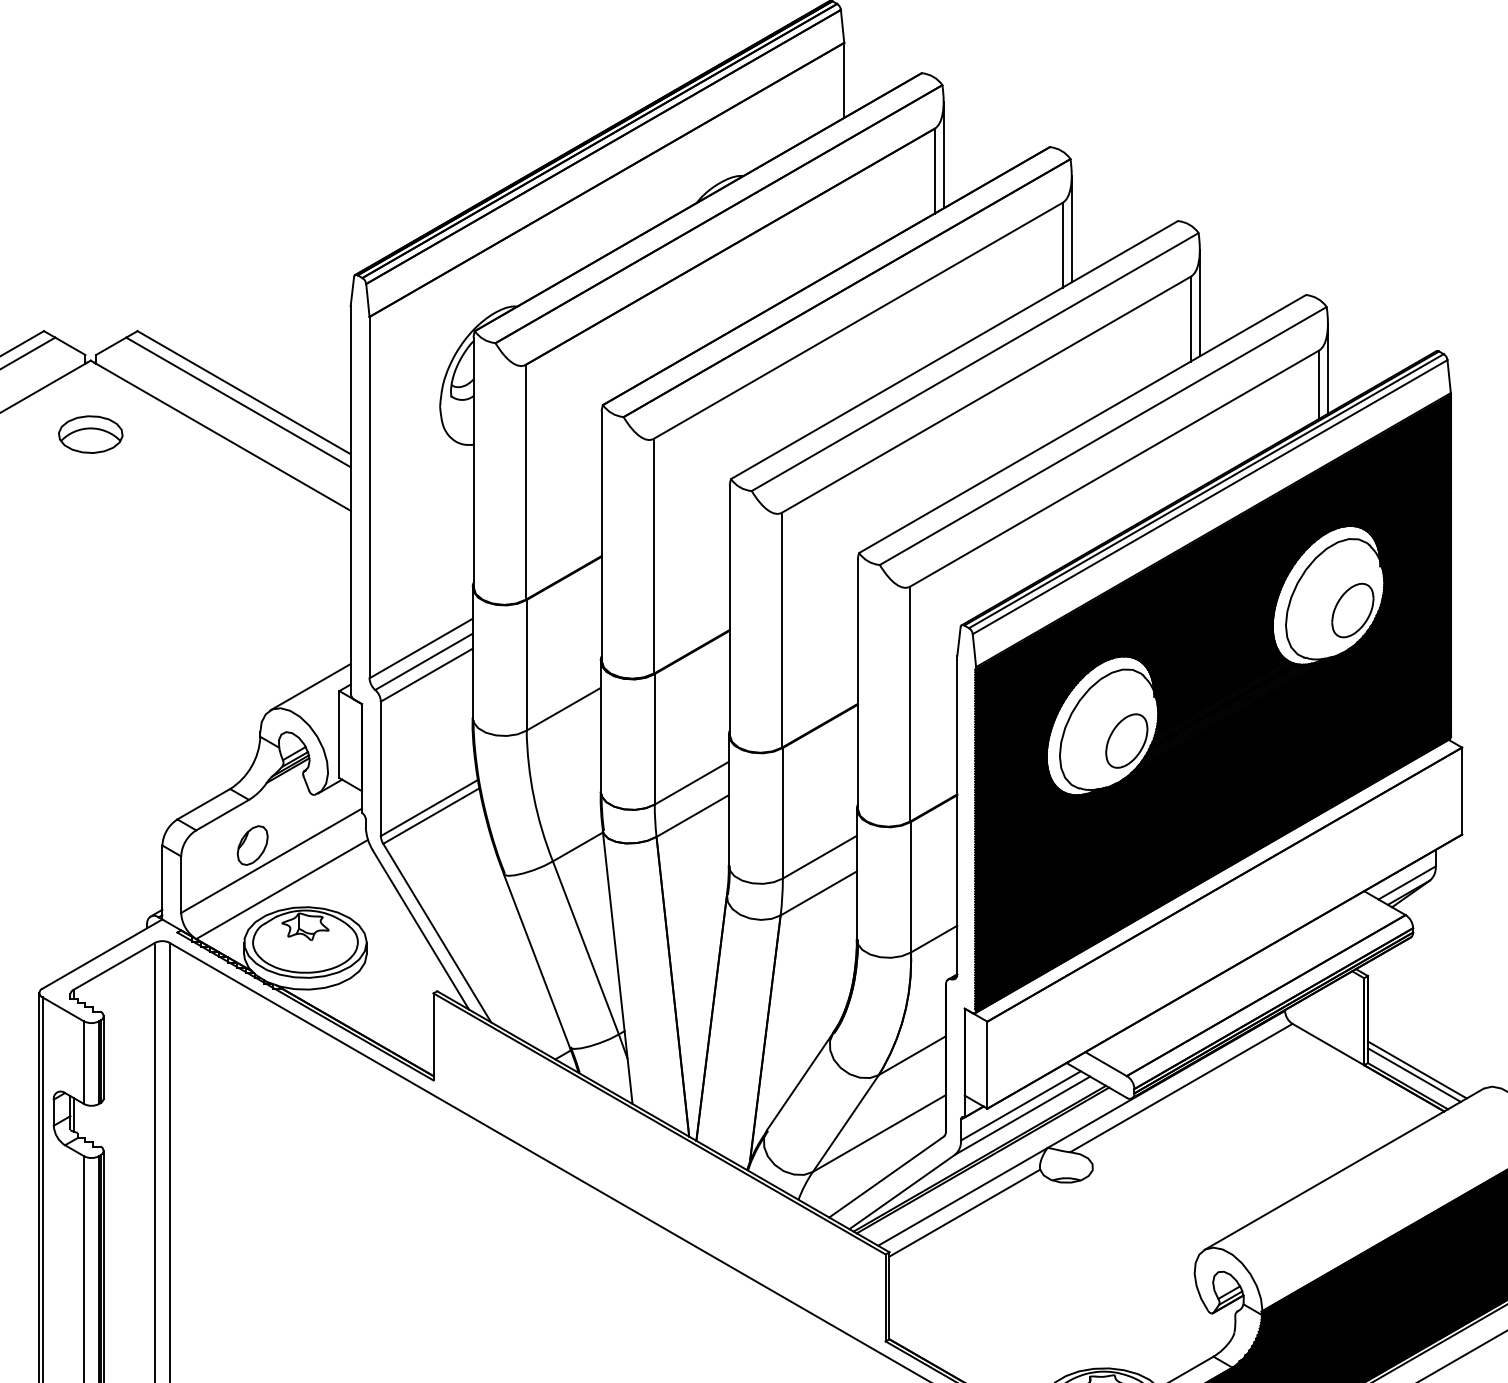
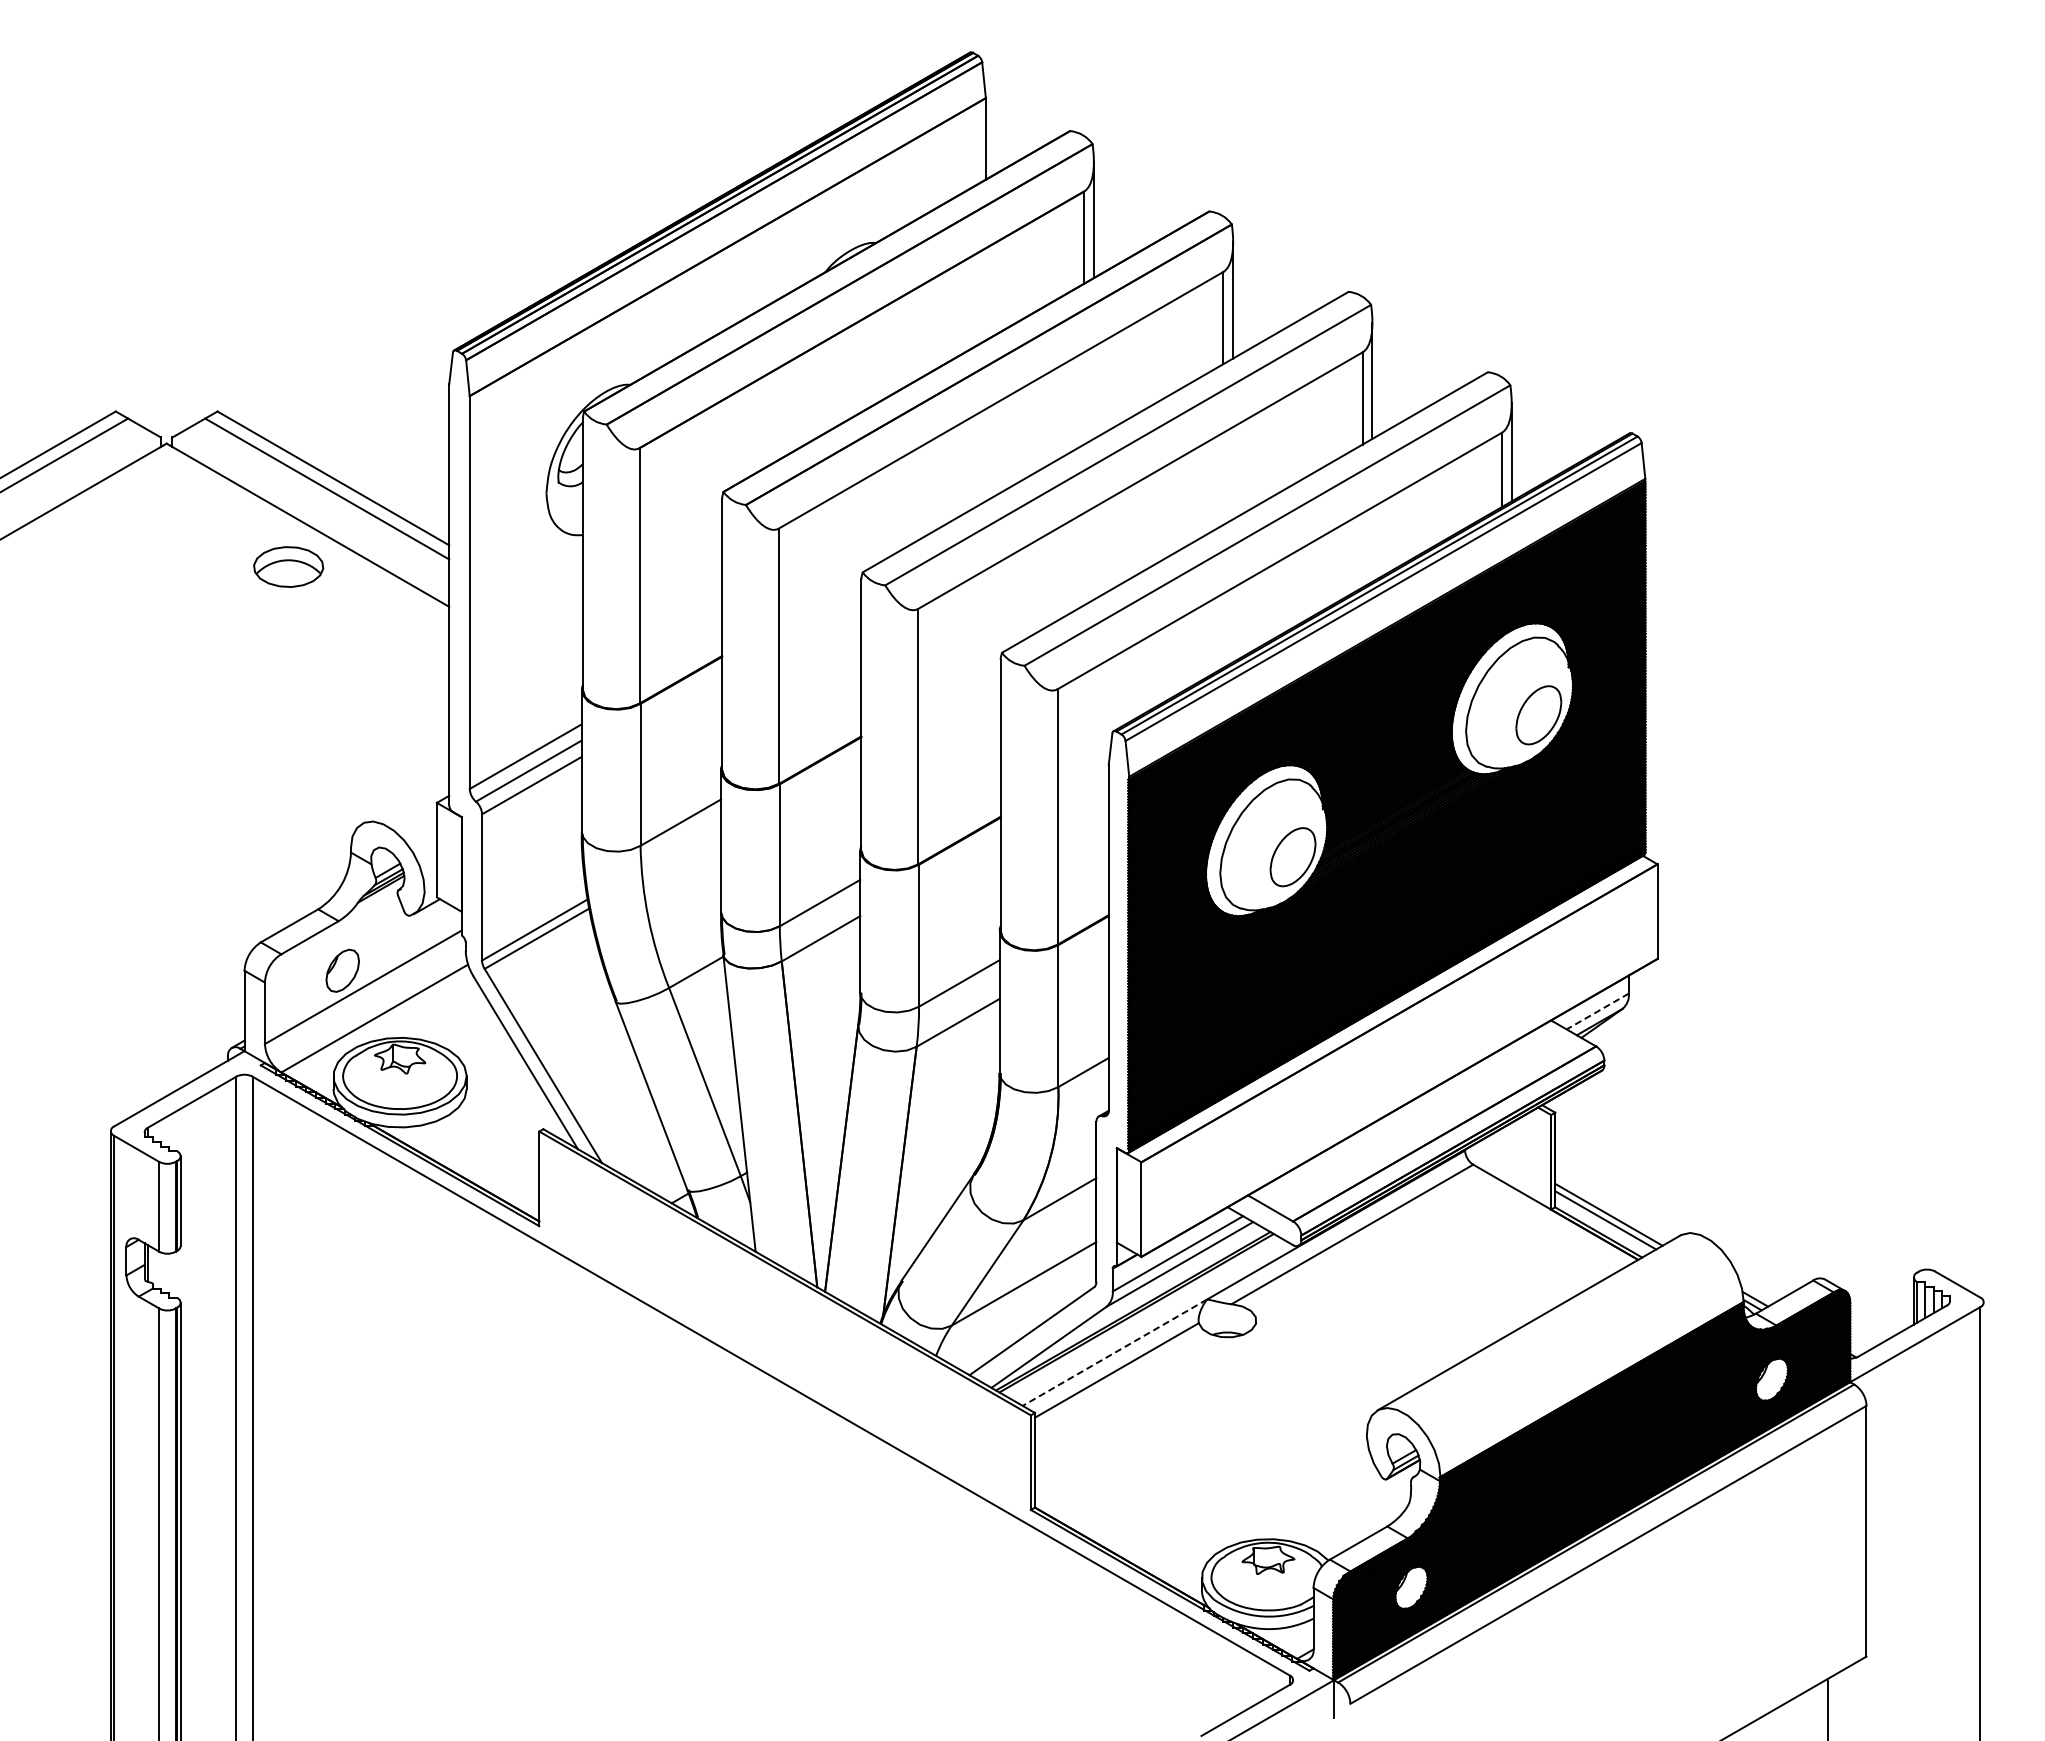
part: (90, 434) -> (288, 566), moved
line: (310, 687) -> (405, 798), removed
line: (1406, 882) -> (1597, 1011), solid -> dashed
line: (962, 1196) -> (1114, 1352), solid -> dashed

